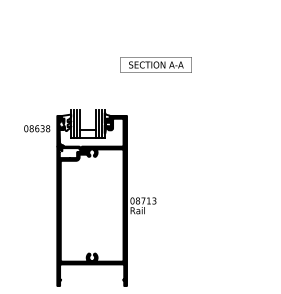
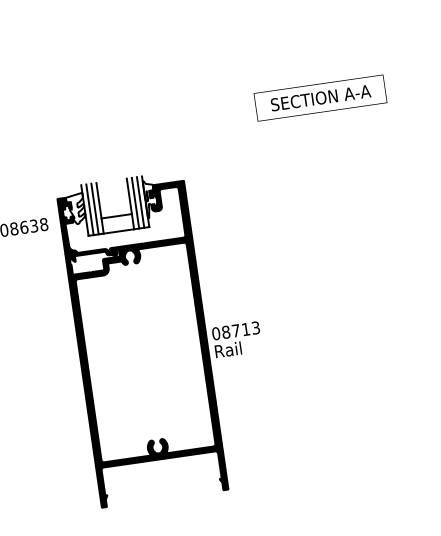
text: (155, 64) -> (319, 97), moved

